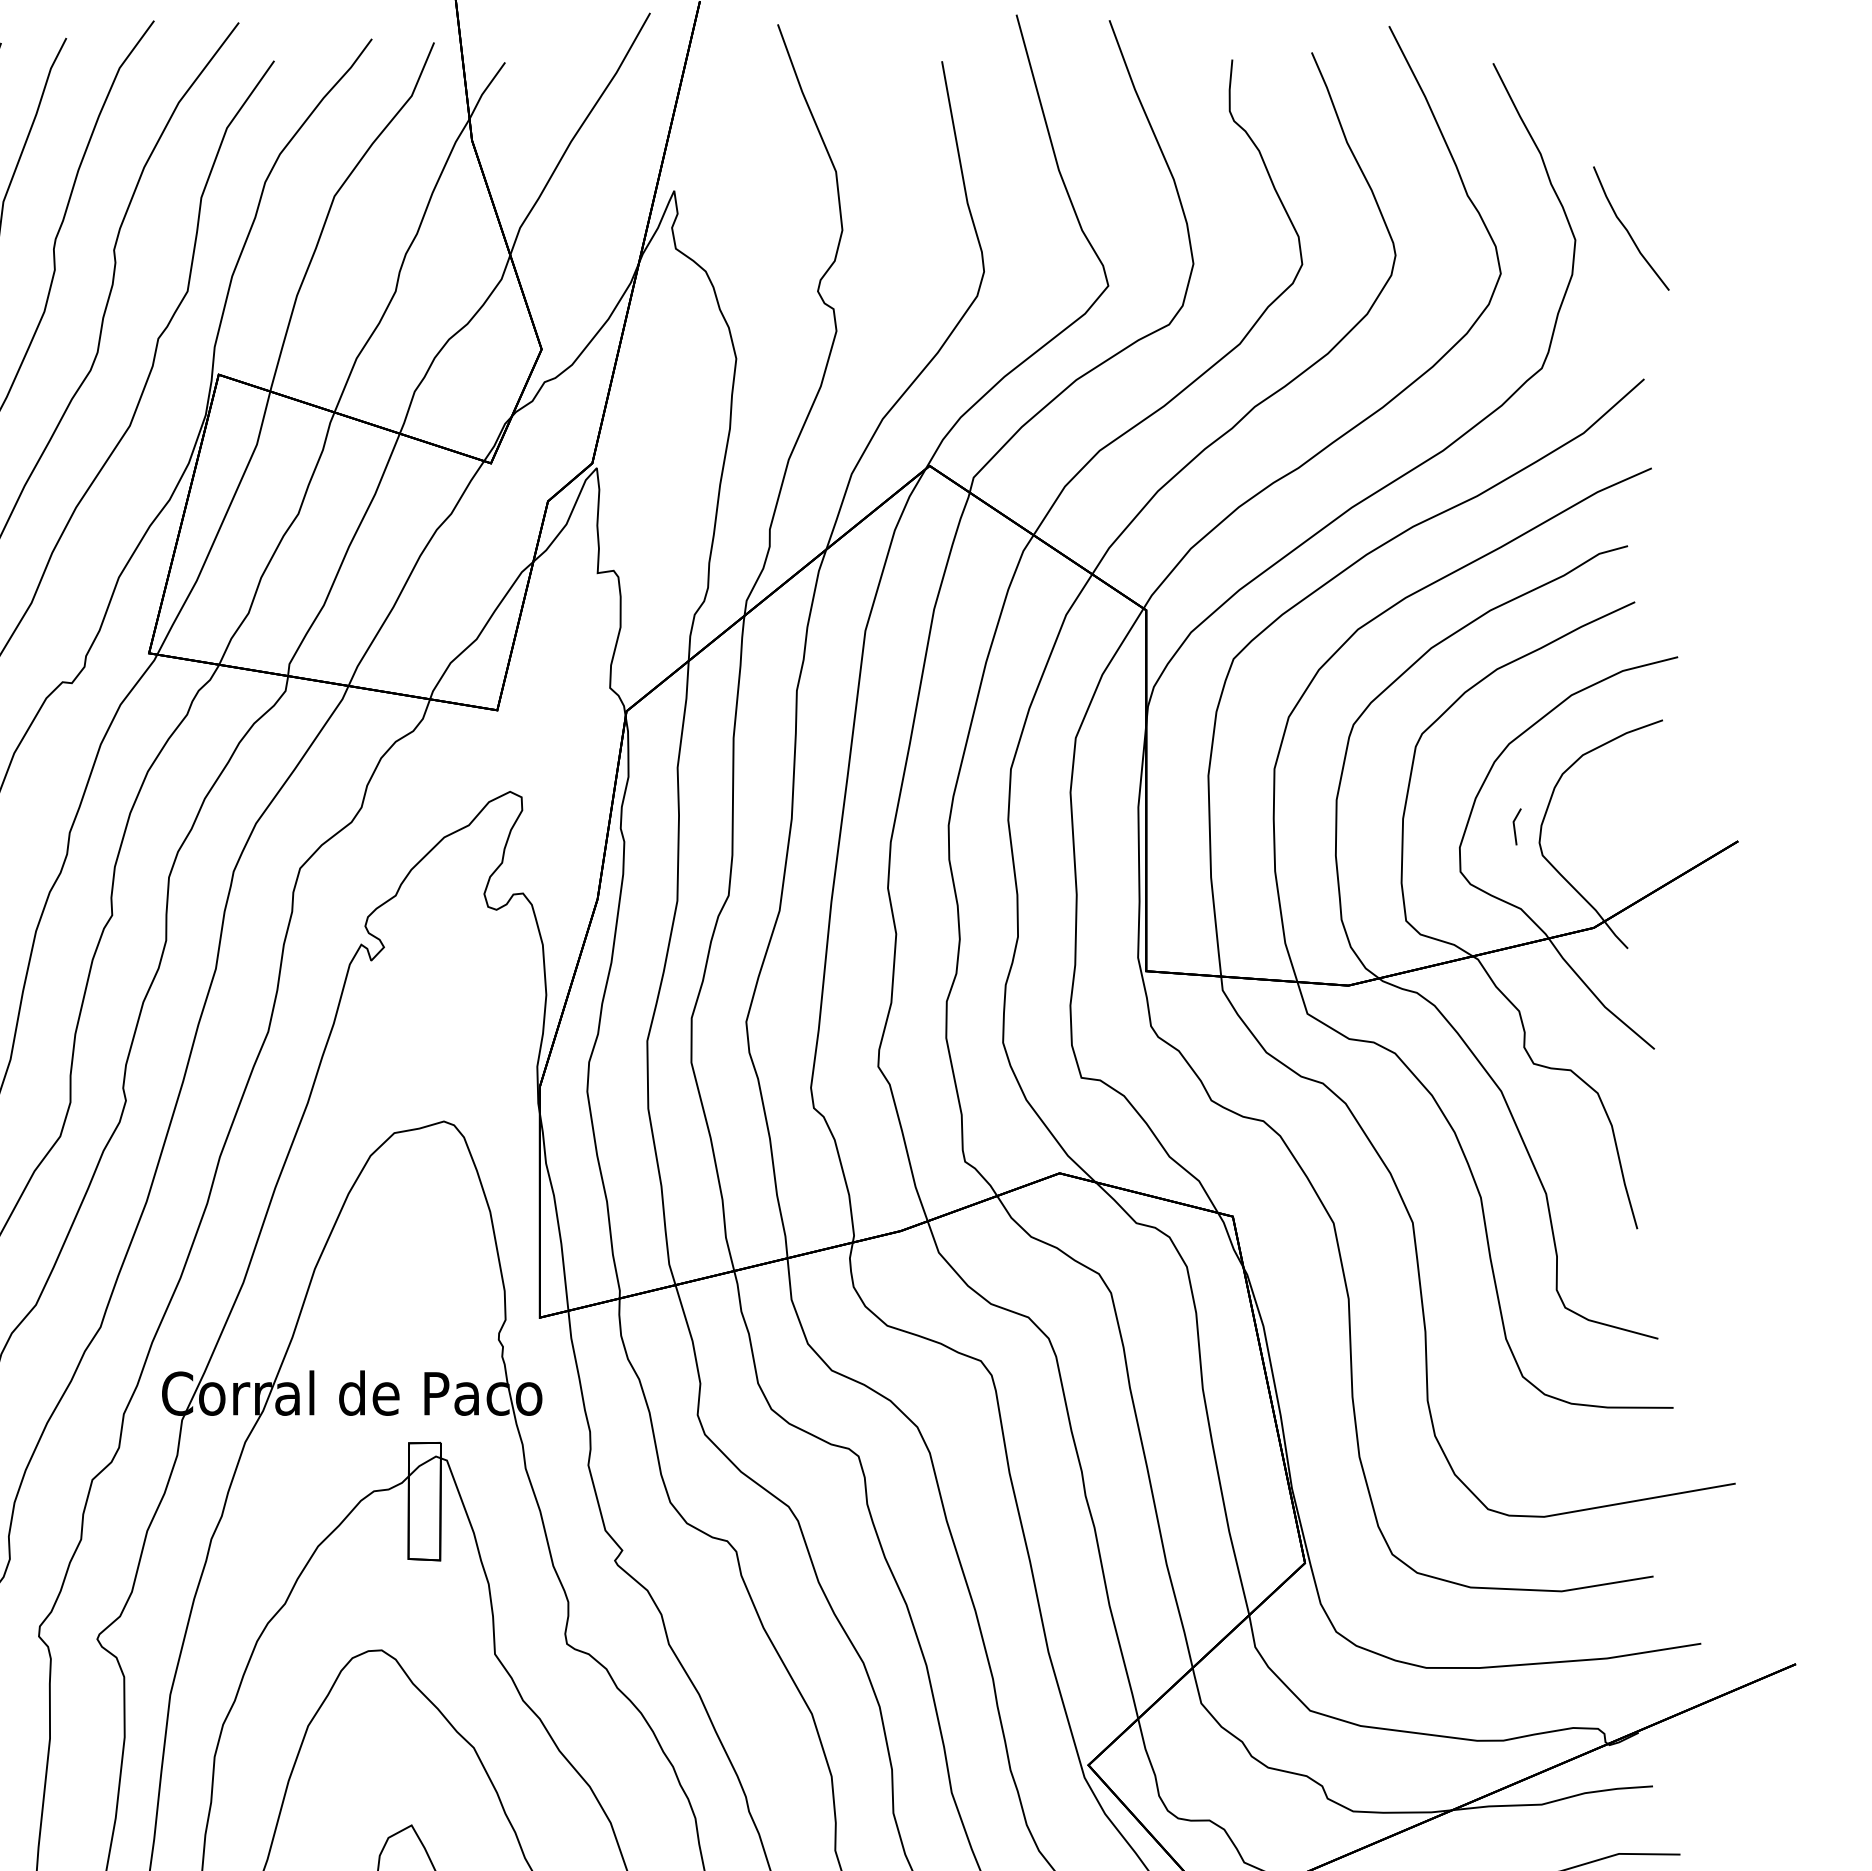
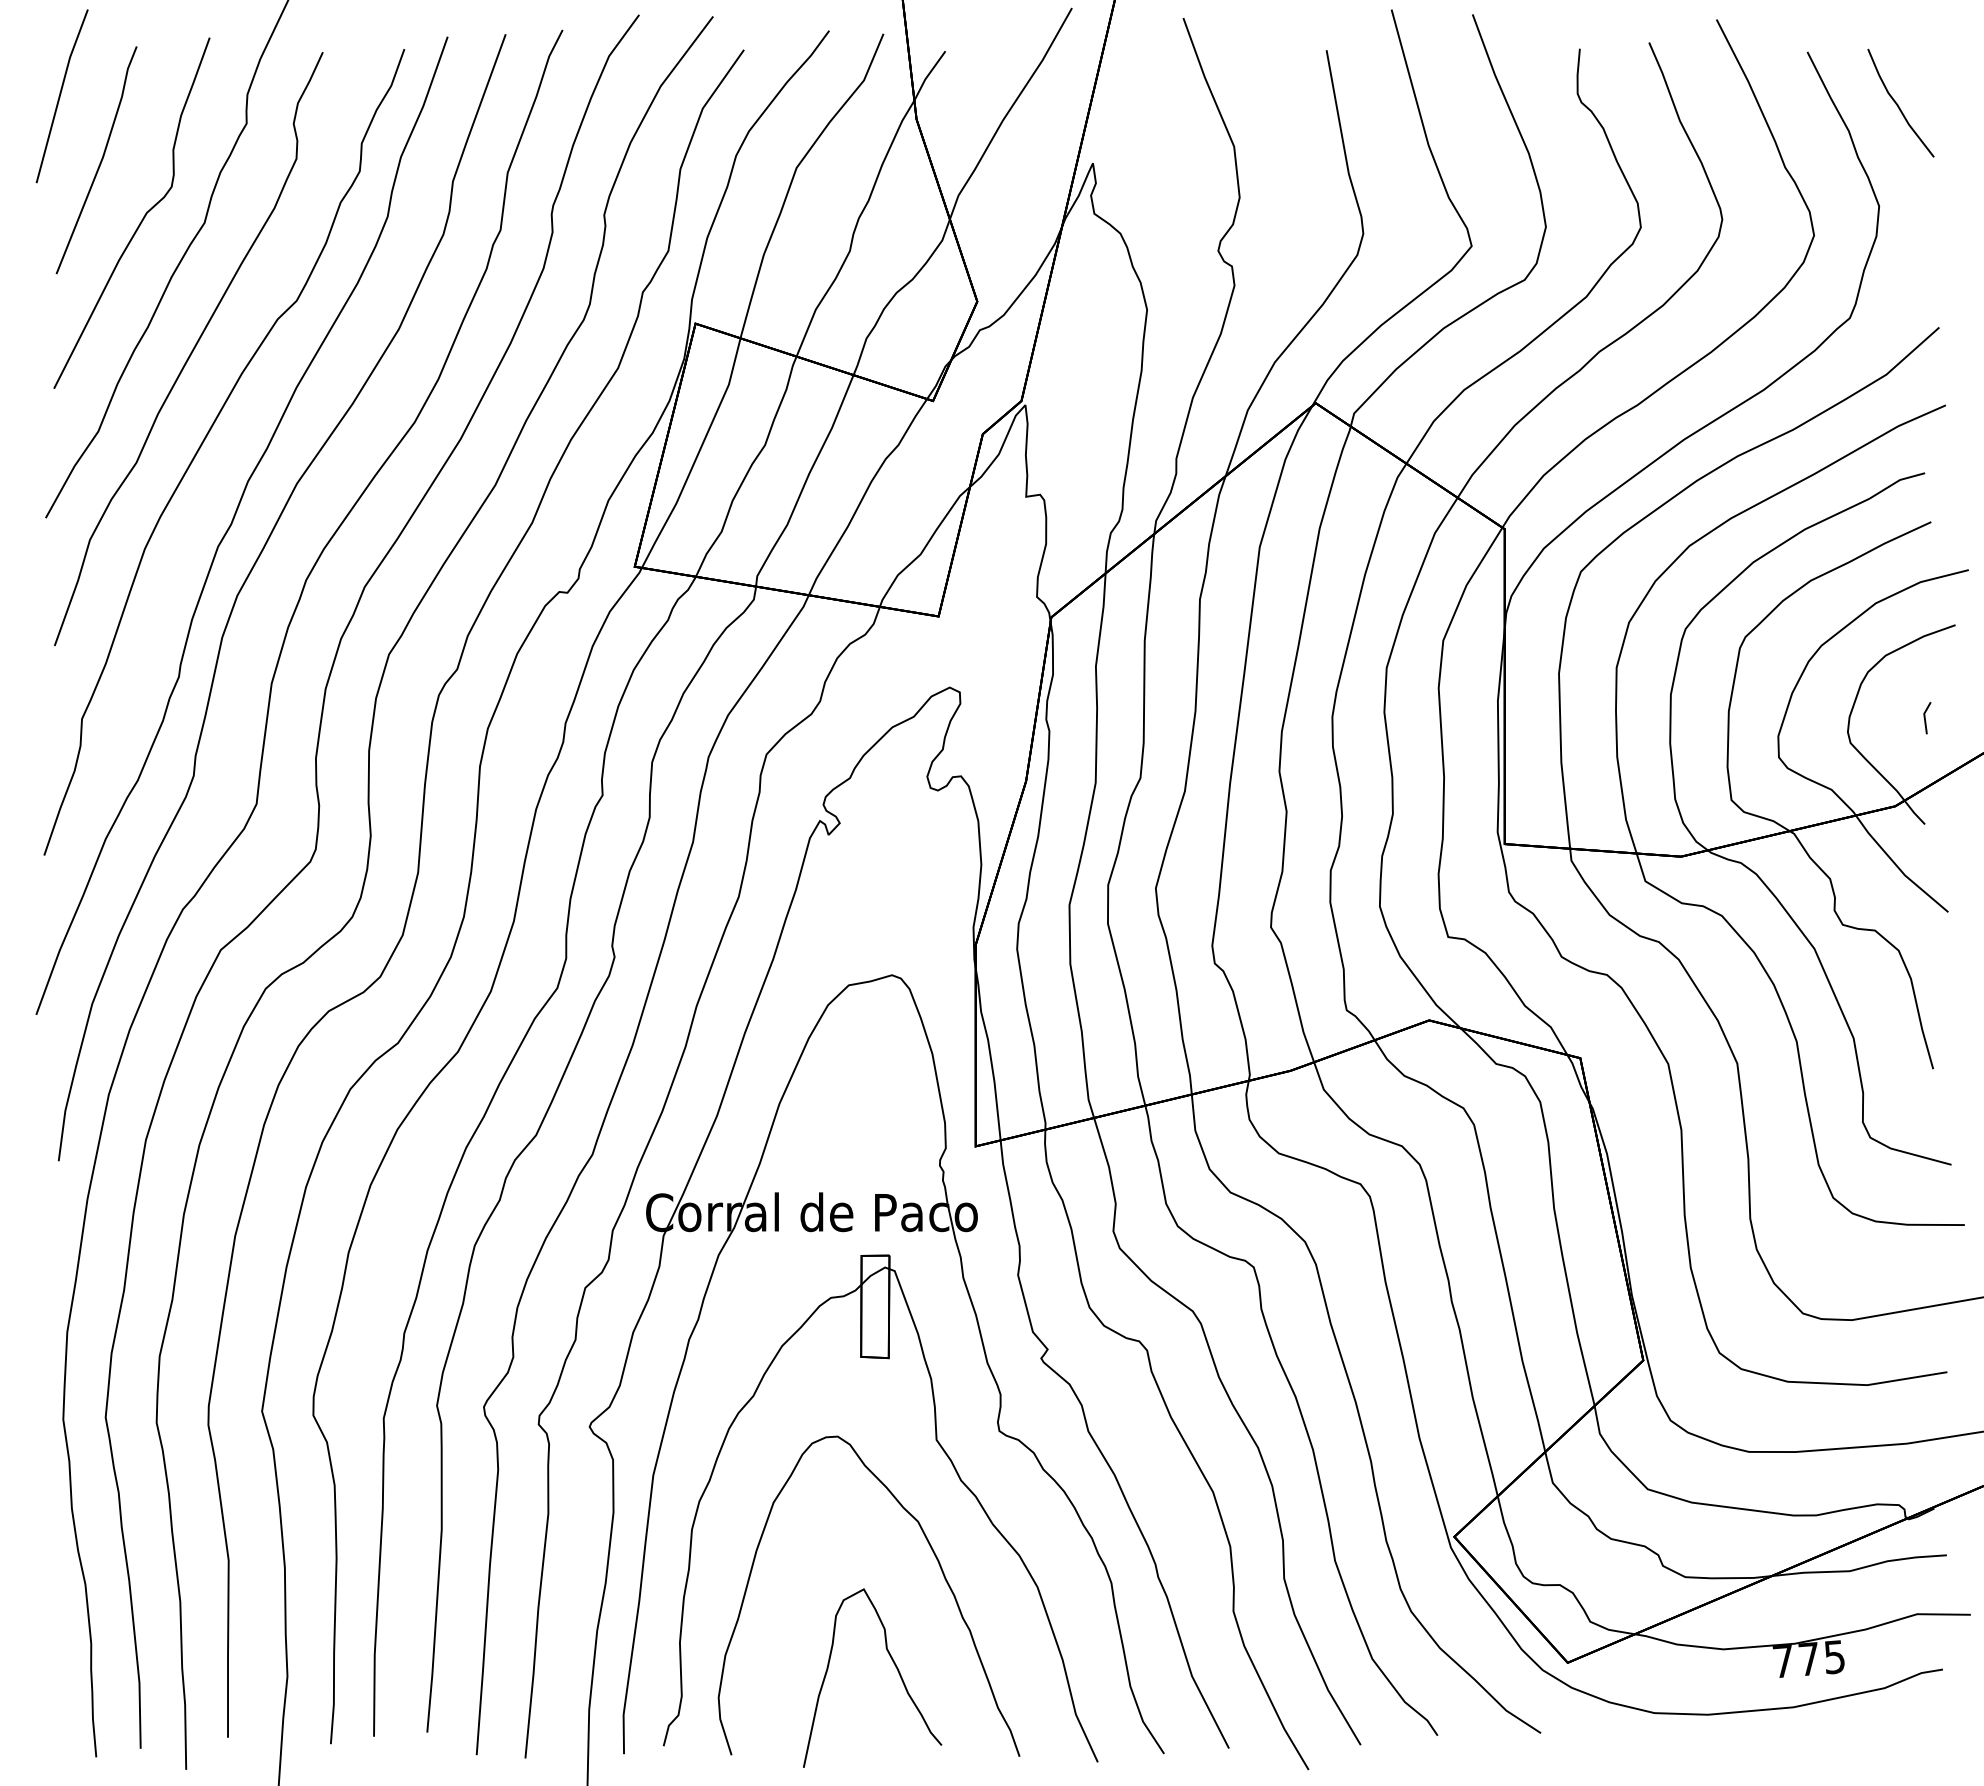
curve: (1628, 230) -> (1898, 104), moved
line: (1515, 827) -> (1925, 718), moved

